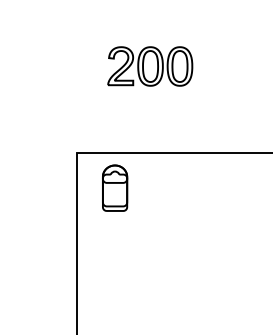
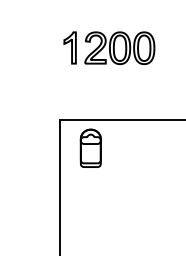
part: (89, 66) -> (69, 48), added

